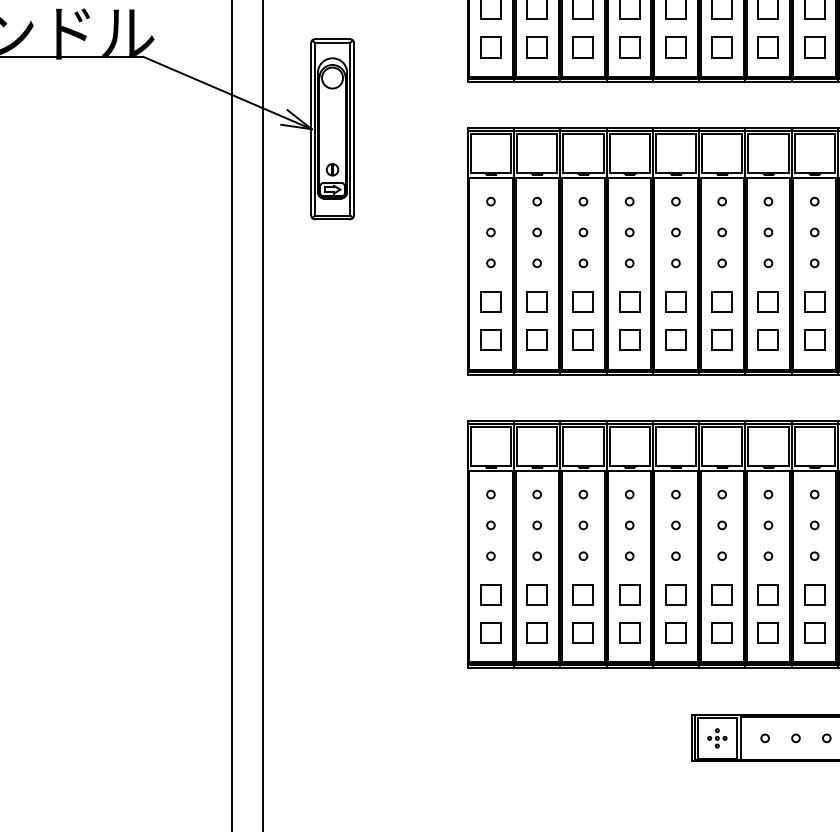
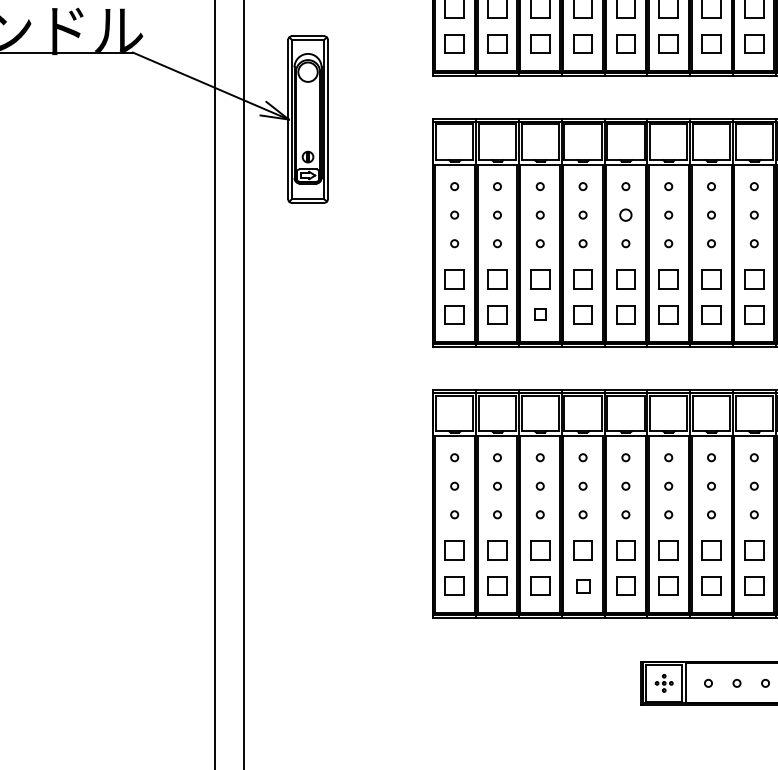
circle: (675, 232) -> (625, 215), size x1.6
part: (582, 339) -> (539, 314), size x0.6
part: (629, 632) -> (582, 585), size x0.7

